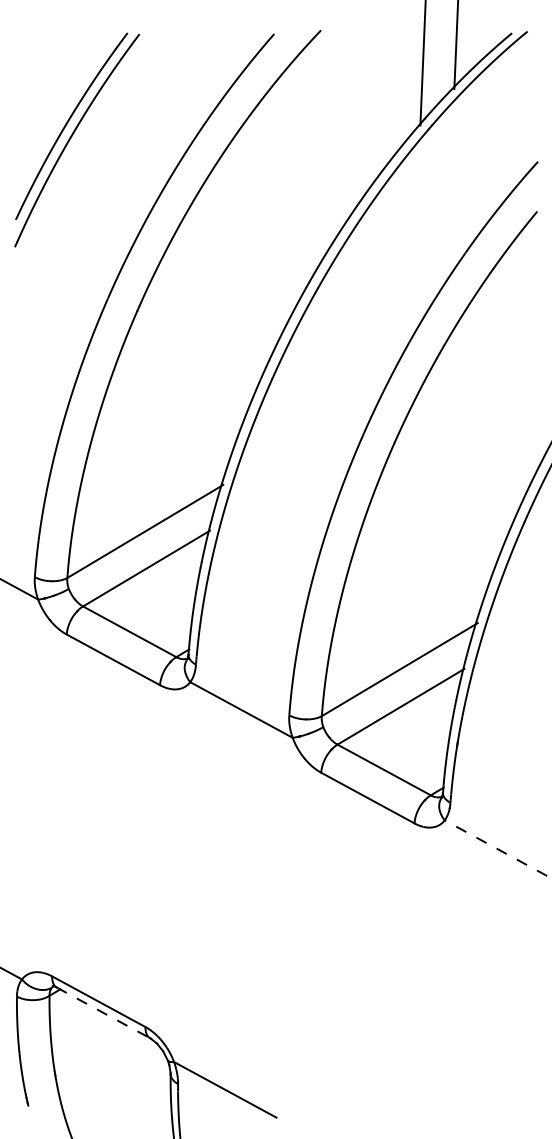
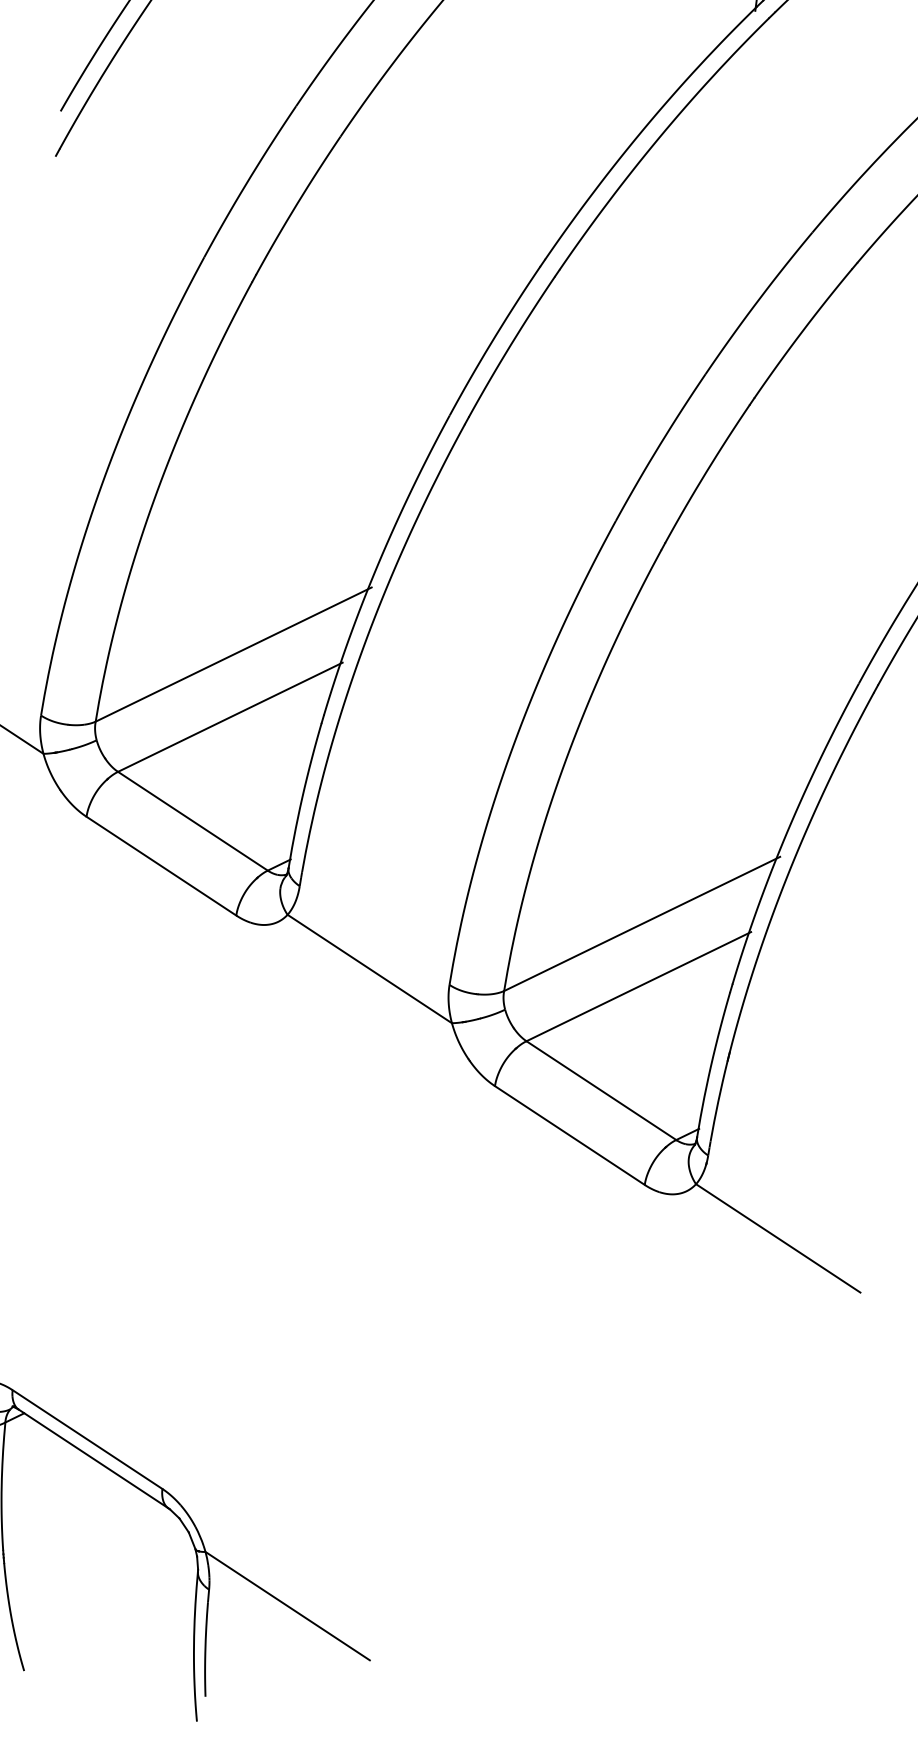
line: (495, 847) -> (777, 1237), dashed -> solid
line: (103, 1013) -> (93, 1460), dashed -> solid

